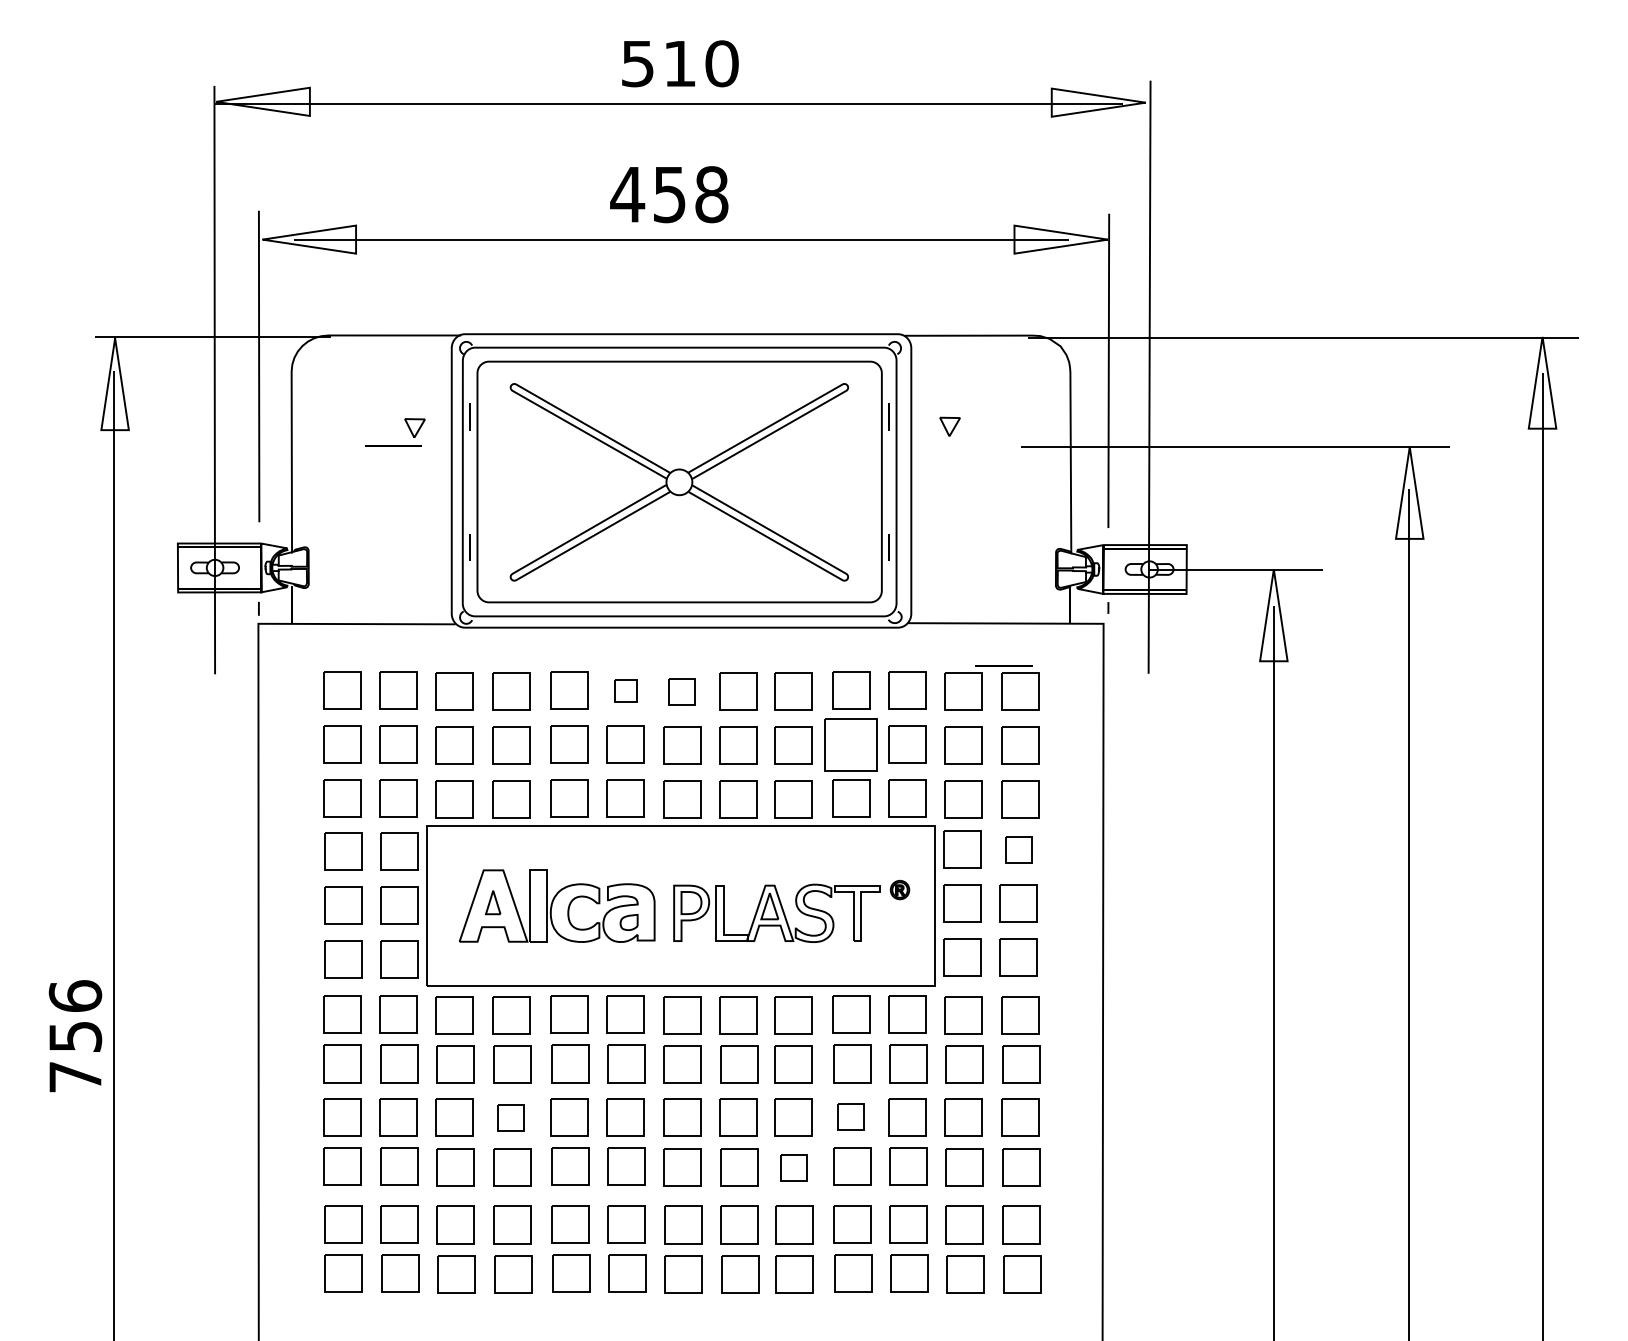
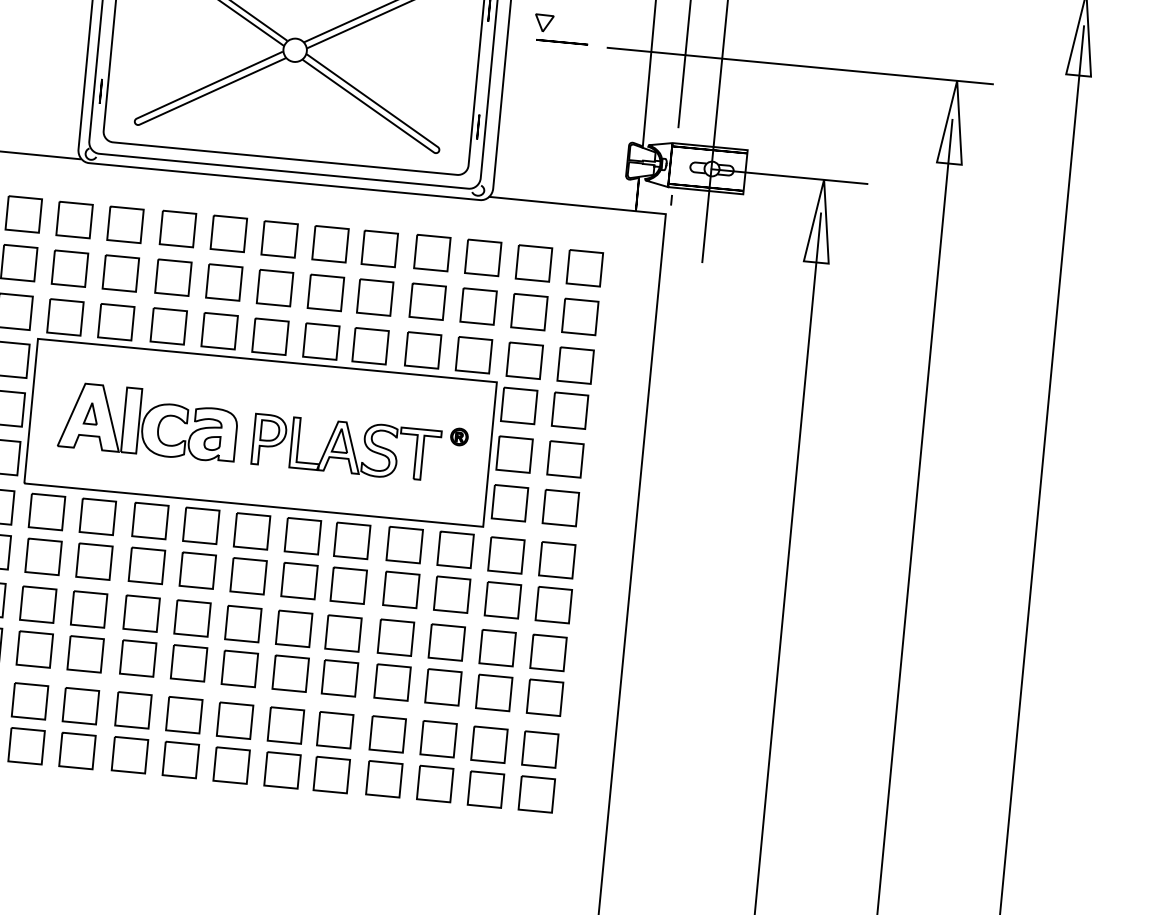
line: (1003, 665) -> (561, 41), moved
part: (625, 690) -> (228, 233), size x1.67
part: (682, 691) -> (280, 239), size x1.43
part: (851, 744) -> (428, 301), size x0.71
part: (1018, 849) -> (569, 410), size x1.43
part: (511, 1117) -> (89, 609), size x1.43
part: (851, 1117) -> (396, 638), size x1.43
part: (793, 1167) -> (339, 678), size x1.43

